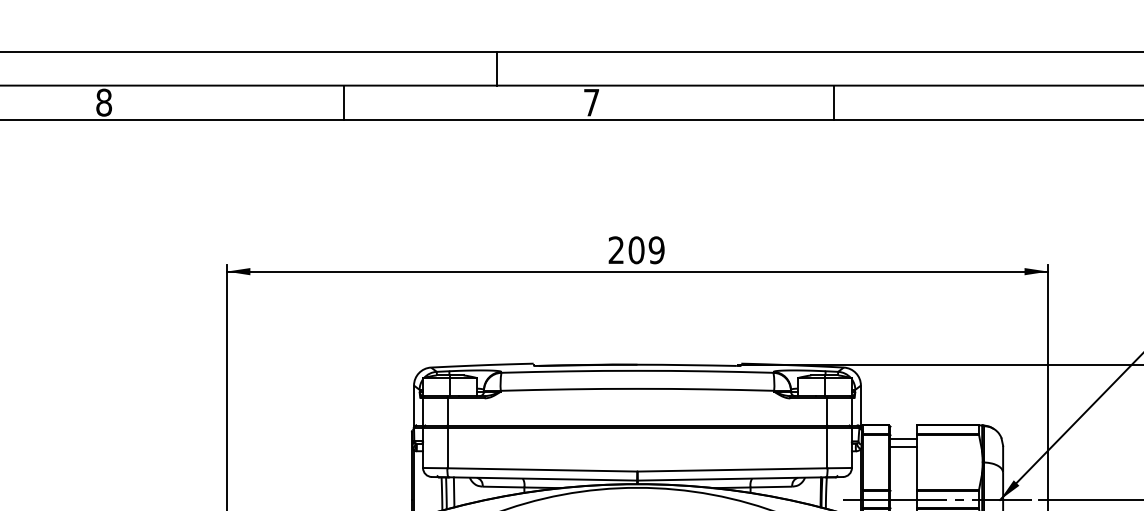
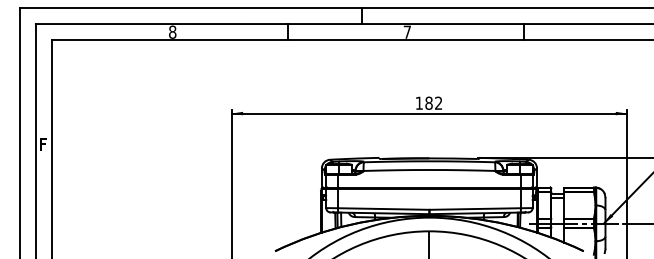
text: (635, 248) -> (428, 102), 209 -> 182

